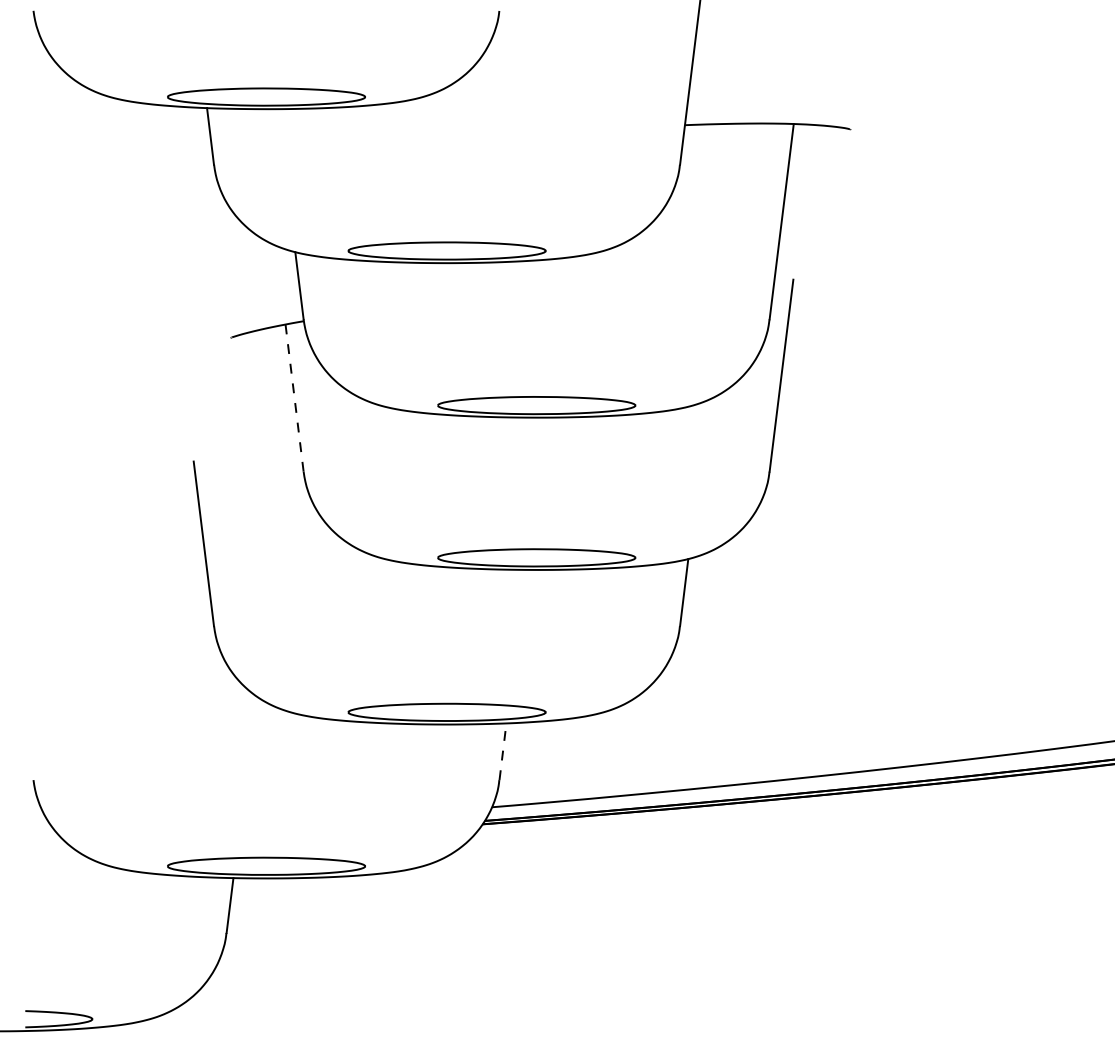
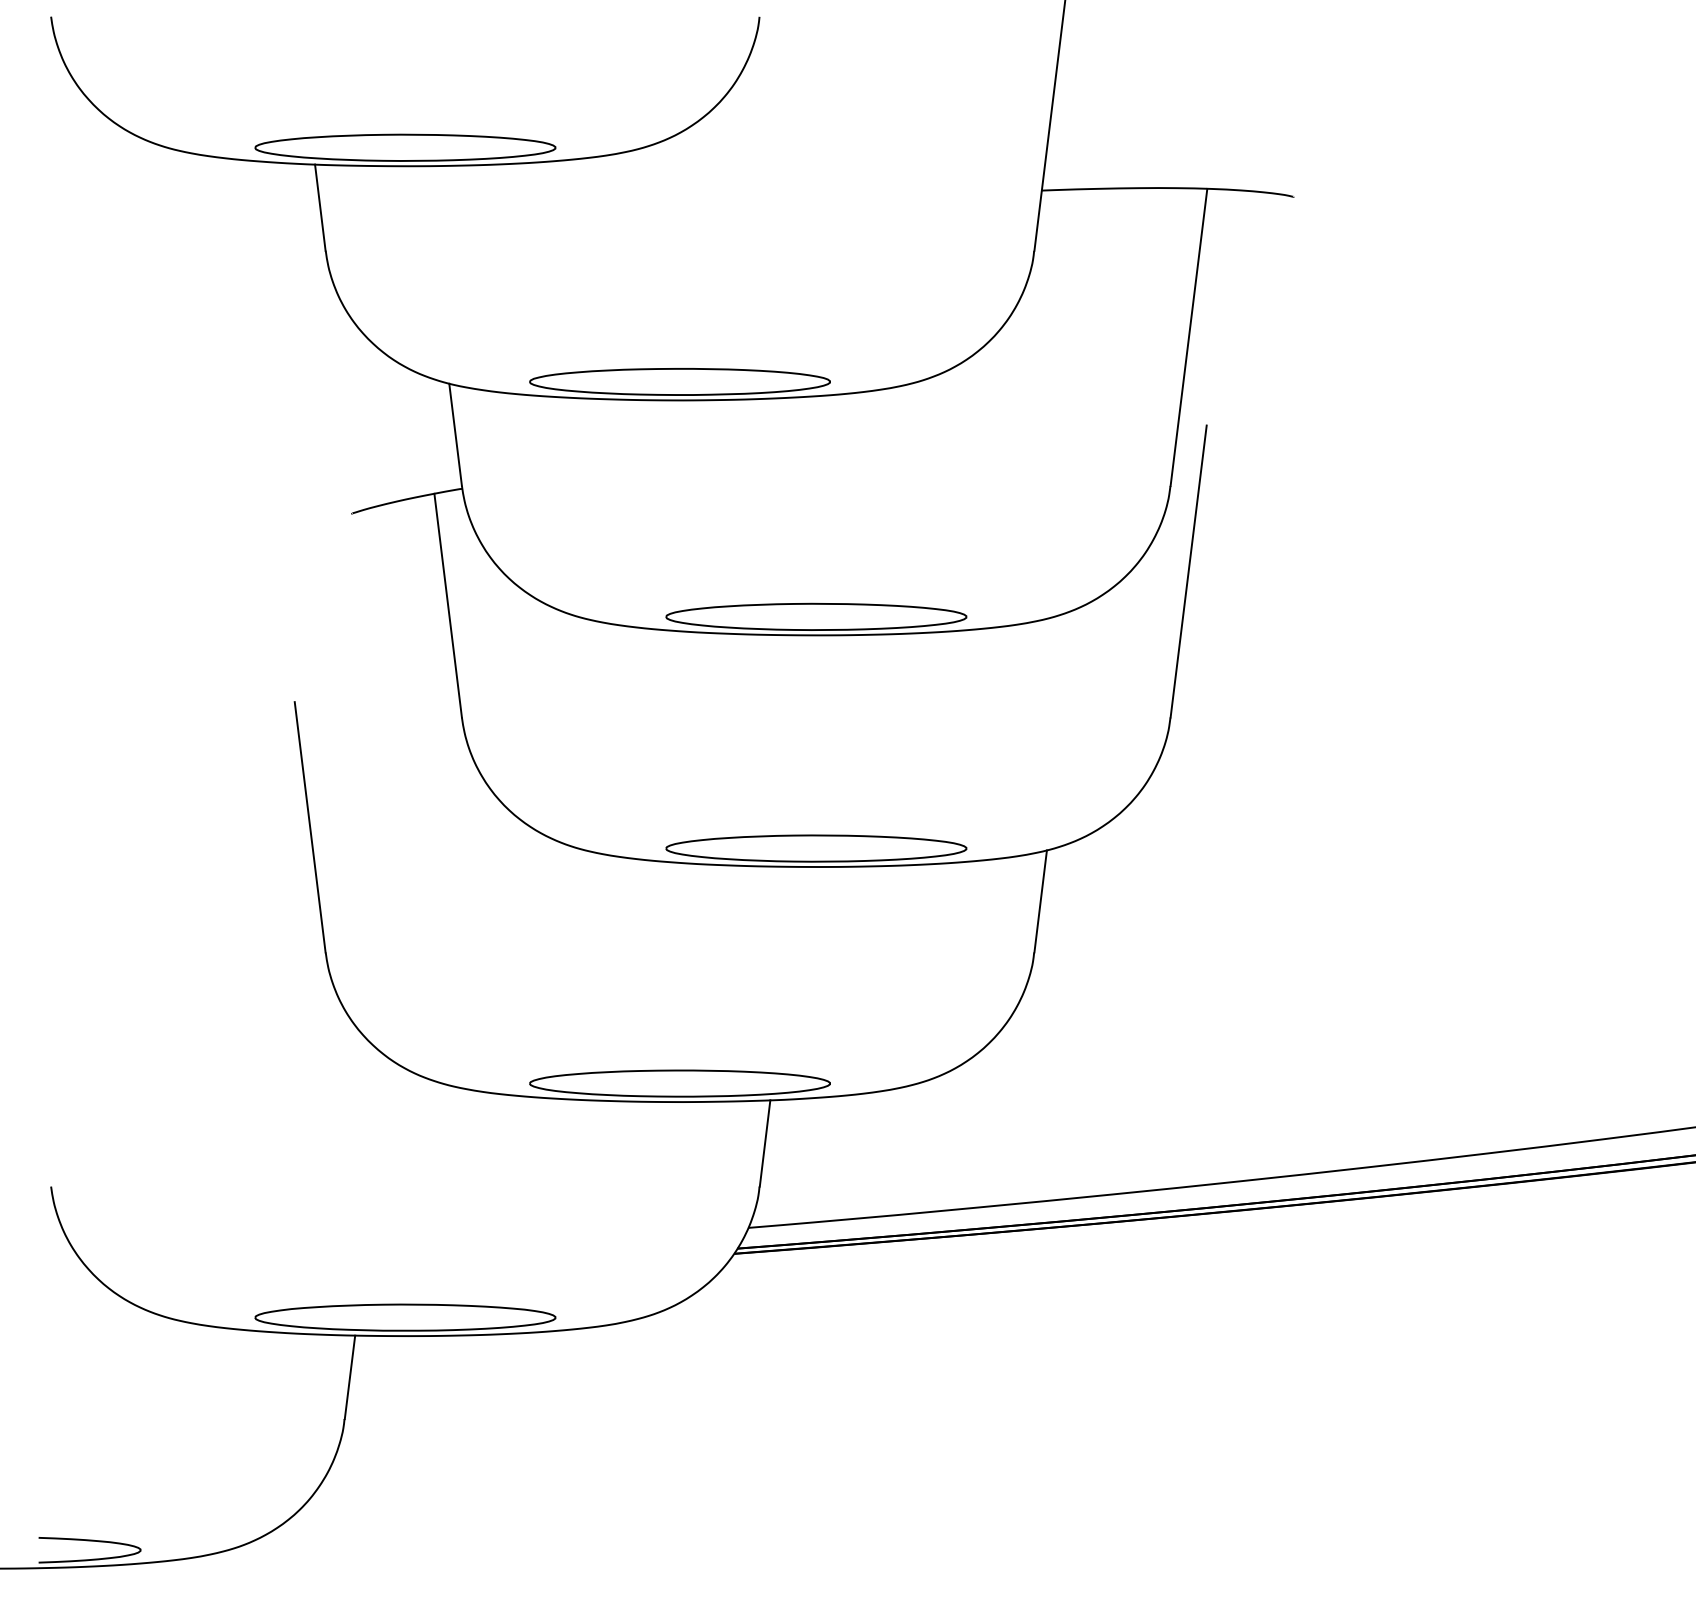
line: (294, 398) -> (448, 606), dashed -> solid
line: (502, 751) -> (764, 1143), dashed -> solid

